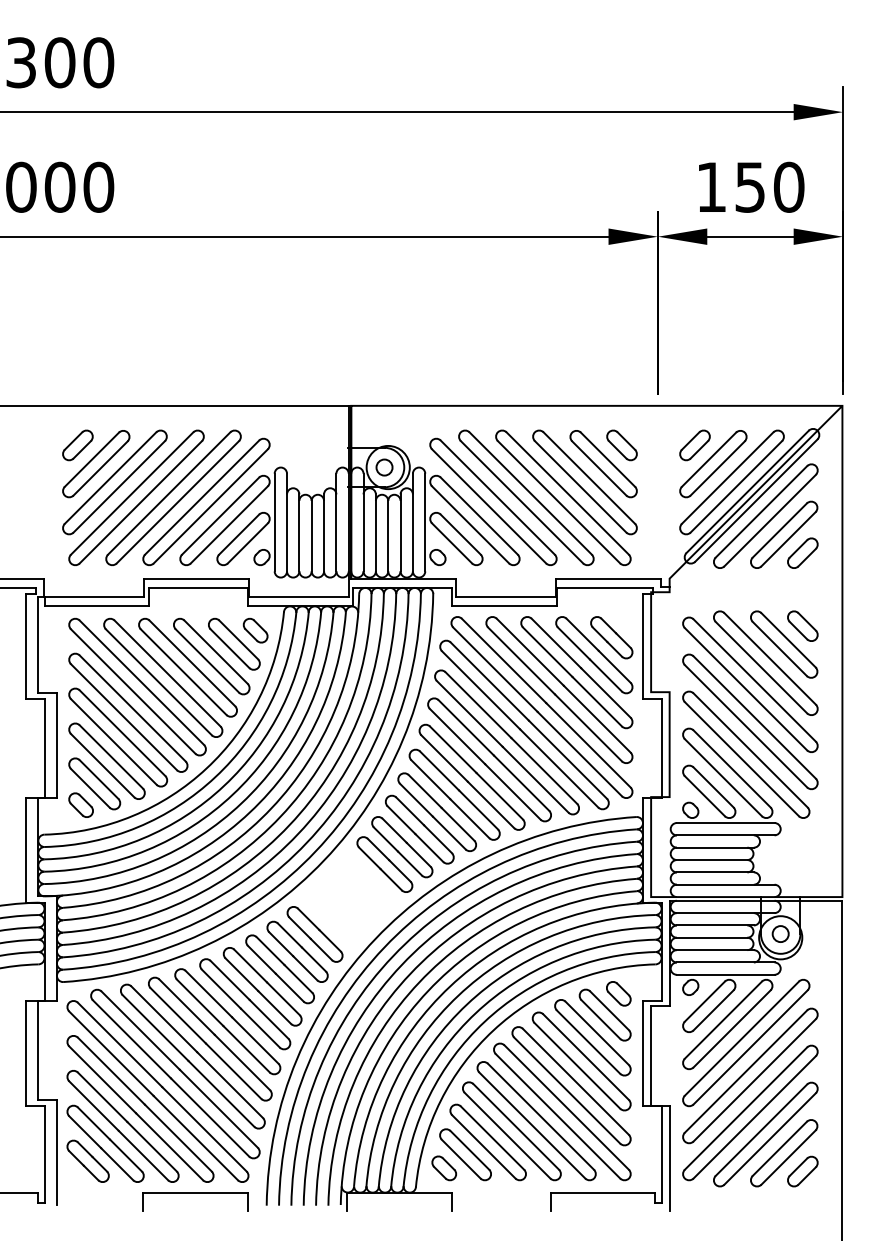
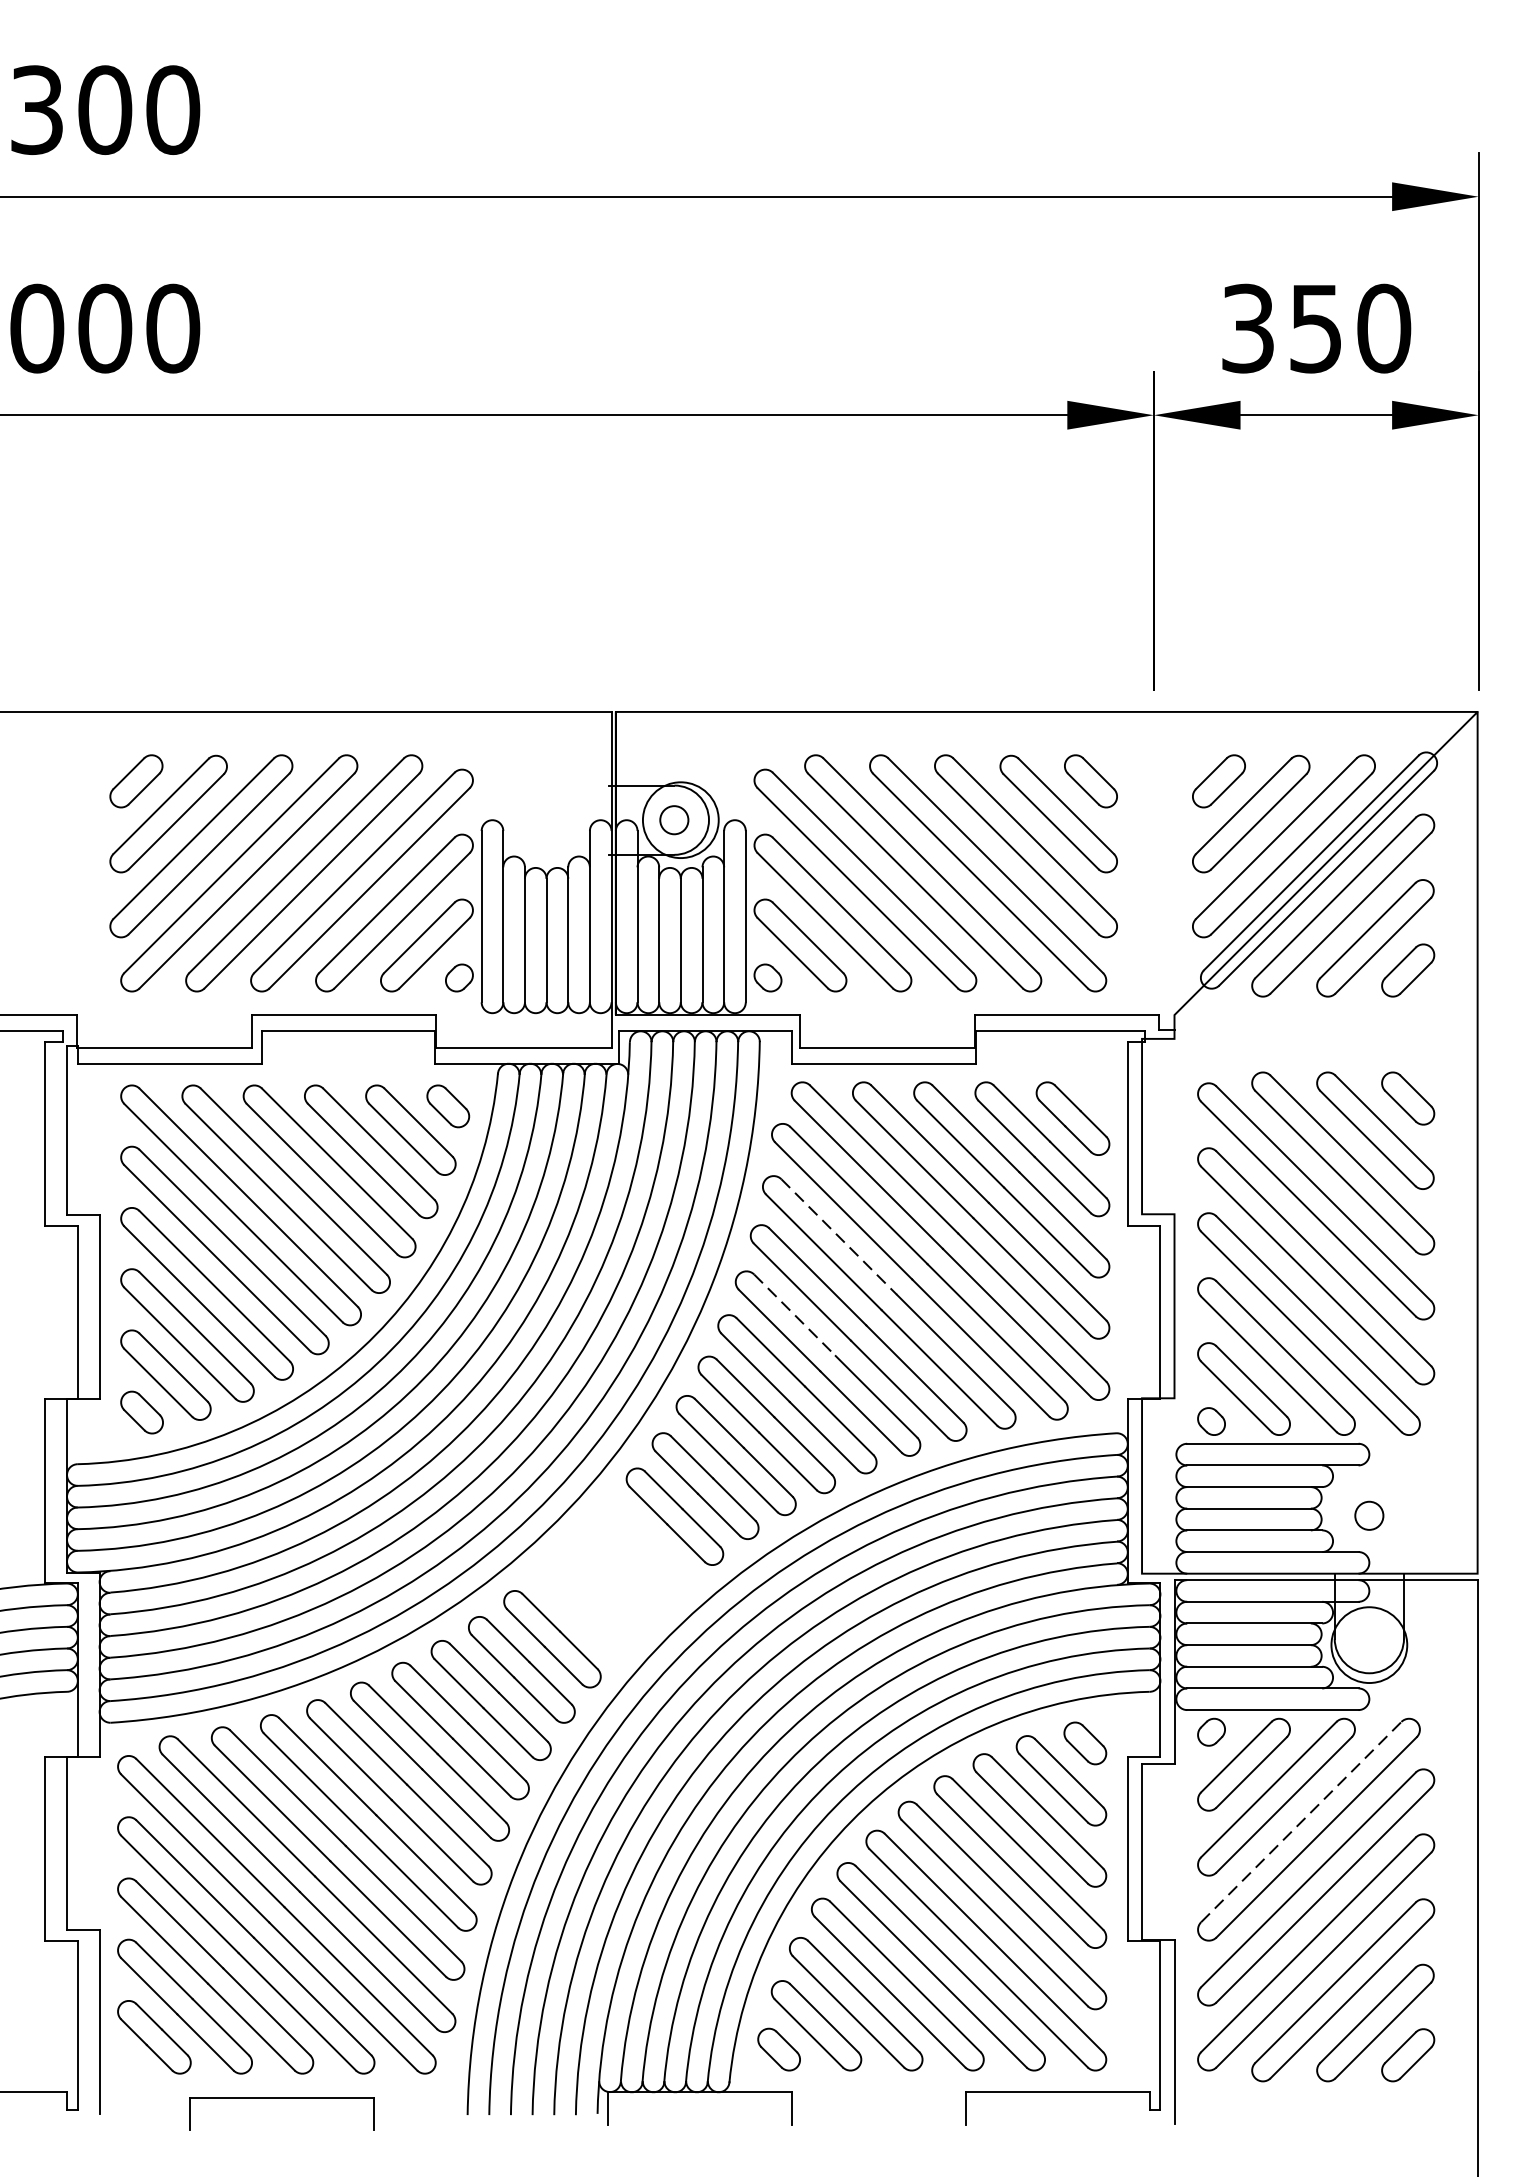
text: (711, 186) -> (1247, 327), 150 -> 350
line: (478, 705) -> (839, 1237), solid -> dashed
line: (453, 749) -> (795, 1314), solid -> dashed
circle: (780, 933) -> (1368, 1514), moved
line: (741, 1038) -> (1300, 1821), solid -> dashed
part: (195, 1193) -> (281, 2098), moved

